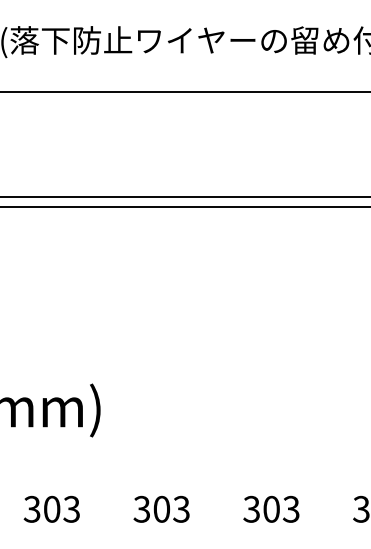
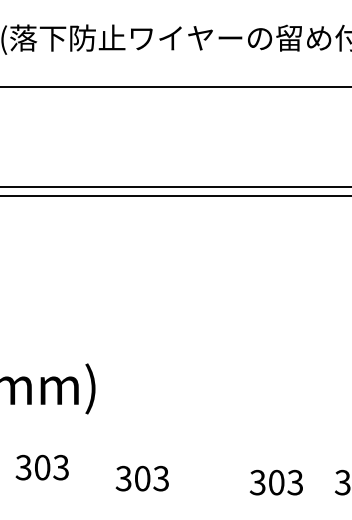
text: (51, 509) -> (41, 467), moved
text: (160, 509) -> (141, 478), moved
text: (271, 509) -> (276, 482), moved

